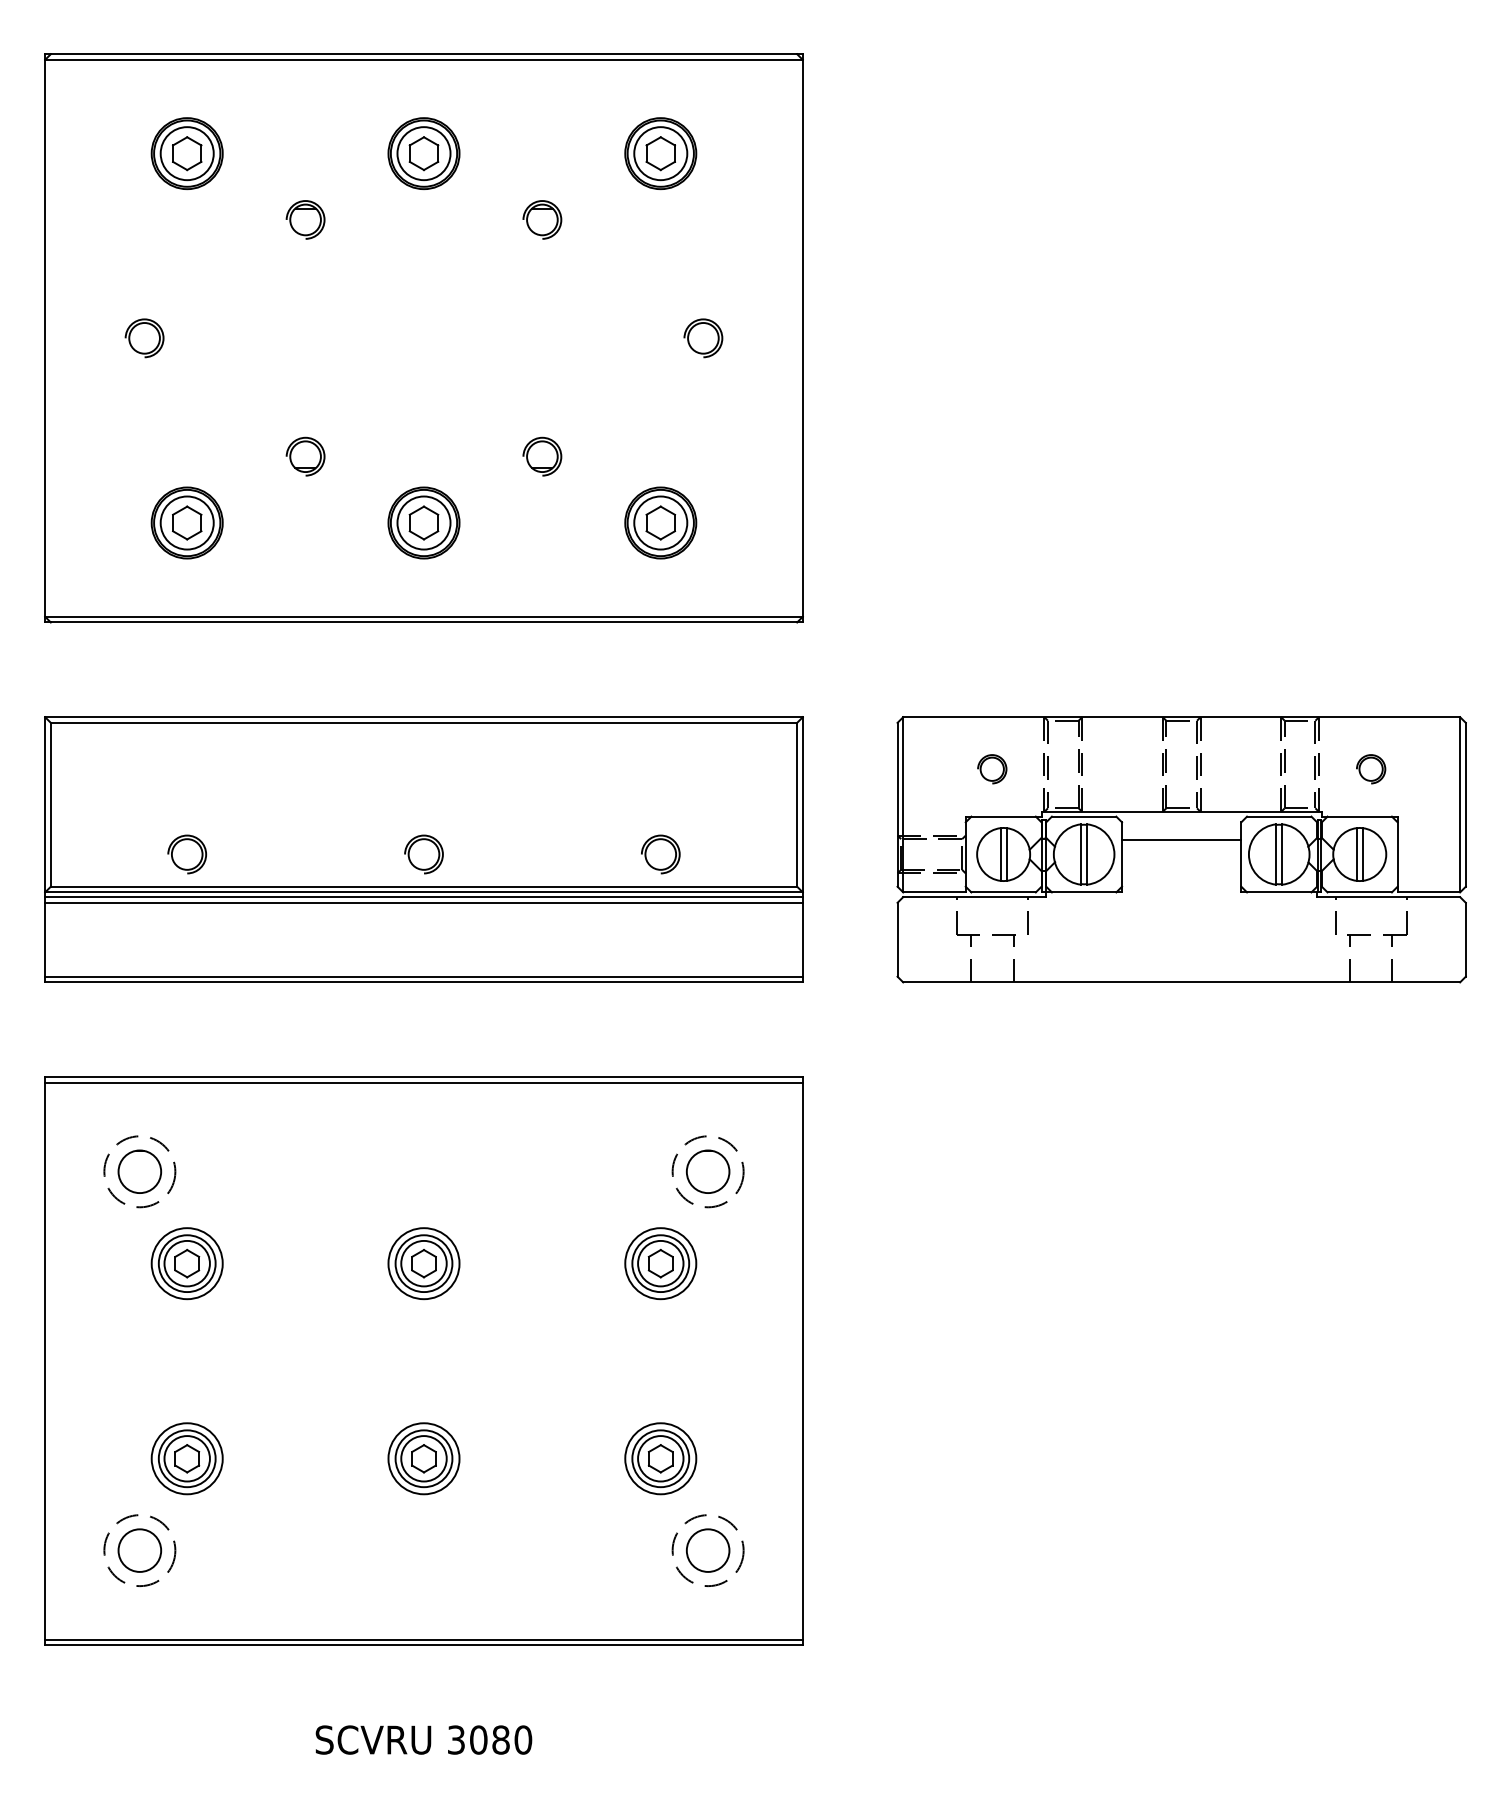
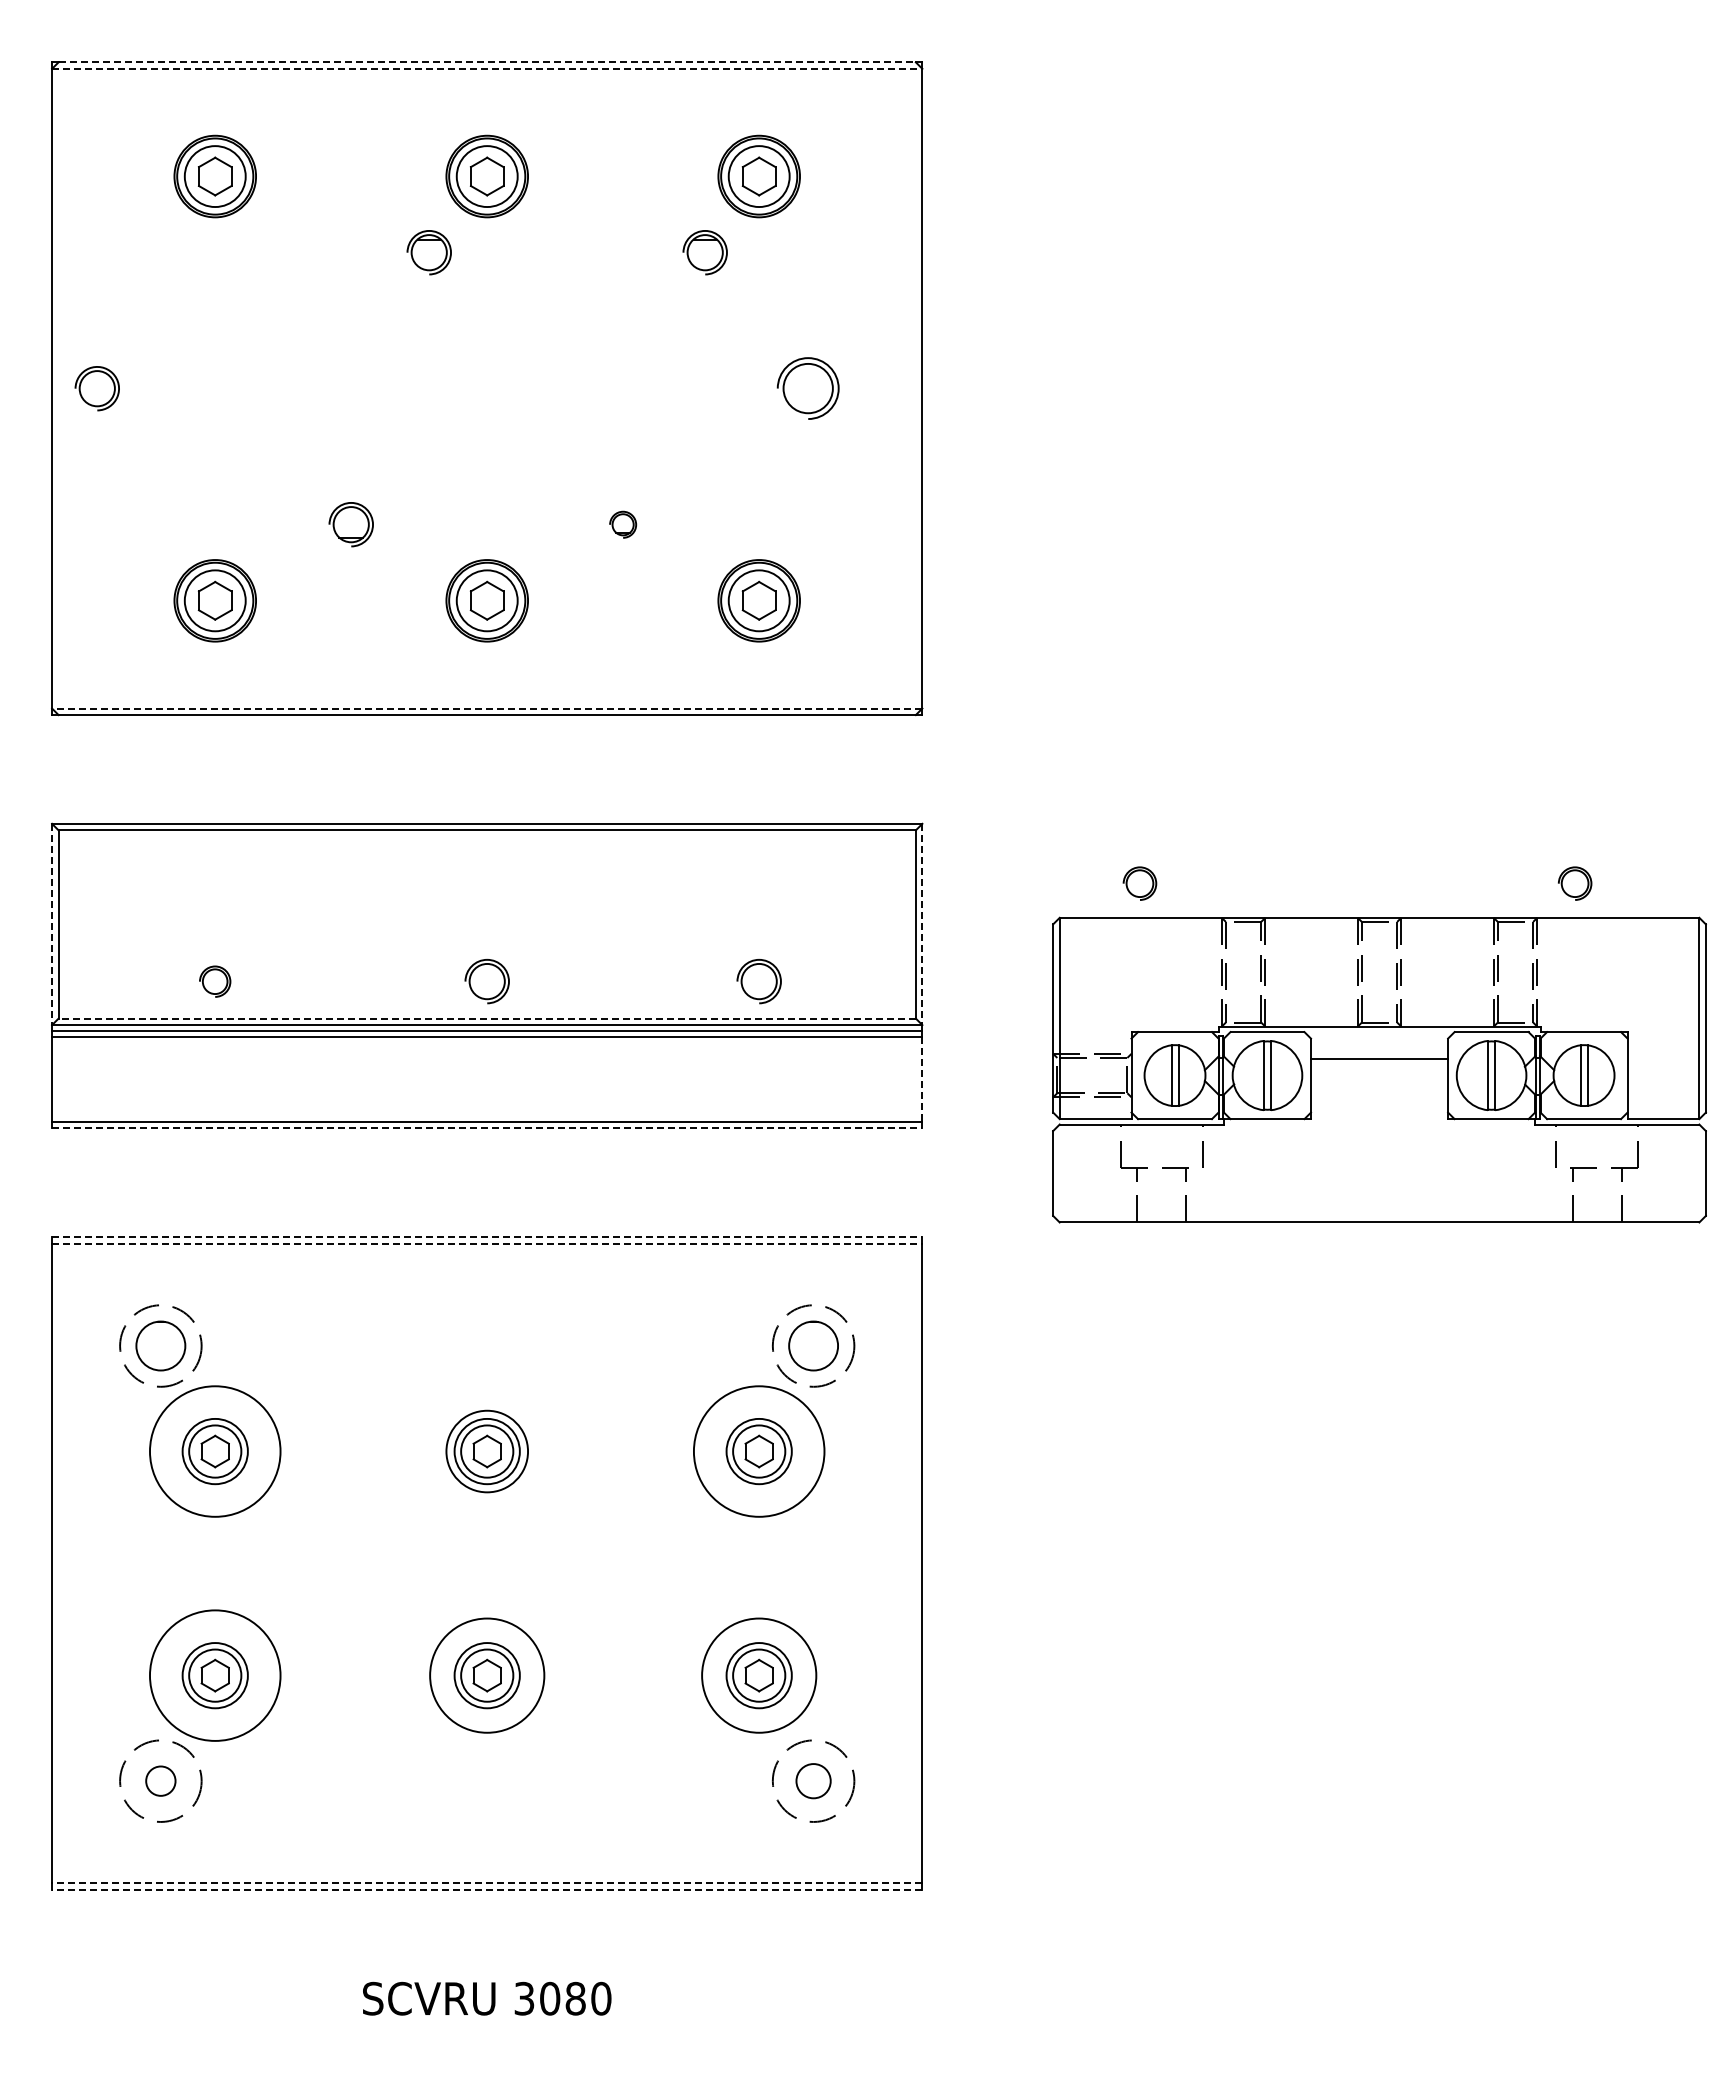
line: (424, 54) -> (487, 62), solid -> dashed
line: (424, 59) -> (487, 68), solid -> dashed
part: (304, 219) -> (428, 252), moved
part: (541, 219) -> (704, 252), moved
part: (143, 338) -> (96, 388), moved
part: (702, 338) -> (807, 388), size x1.4
part: (541, 456) -> (622, 524), size x0.6
line: (423, 616) -> (486, 708), solid -> dashed
line: (45, 804) -> (52, 924), solid -> dashed
line: (802, 804) -> (922, 924), solid -> dashed
part: (1181, 849) -> (1379, 1069), moved
part: (186, 854) -> (214, 981), size x0.7
line: (424, 886) -> (487, 1018), solid -> dashed
line: (802, 940) -> (922, 1080), solid -> dashed
line: (424, 982) -> (487, 1128), solid -> dashed
line: (424, 1077) -> (487, 1237), solid -> dashed
line: (424, 1082) -> (487, 1243), solid -> dashed
circle: (187, 1263) -> (215, 1451), size x1.6
circle: (661, 1263) -> (759, 1451), size x1.6
circle: (187, 1458) -> (215, 1675), size x1.6
circle: (424, 1458) -> (487, 1675), size x1.4
circle: (661, 1458) -> (759, 1675), size x1.4
circle: (139, 1550) -> (160, 1780), size x0.6
circle: (708, 1550) -> (813, 1780), size x0.7
line: (423, 1639) -> (486, 1883), solid -> dashed
line: (423, 1644) -> (486, 1889), solid -> dashed

